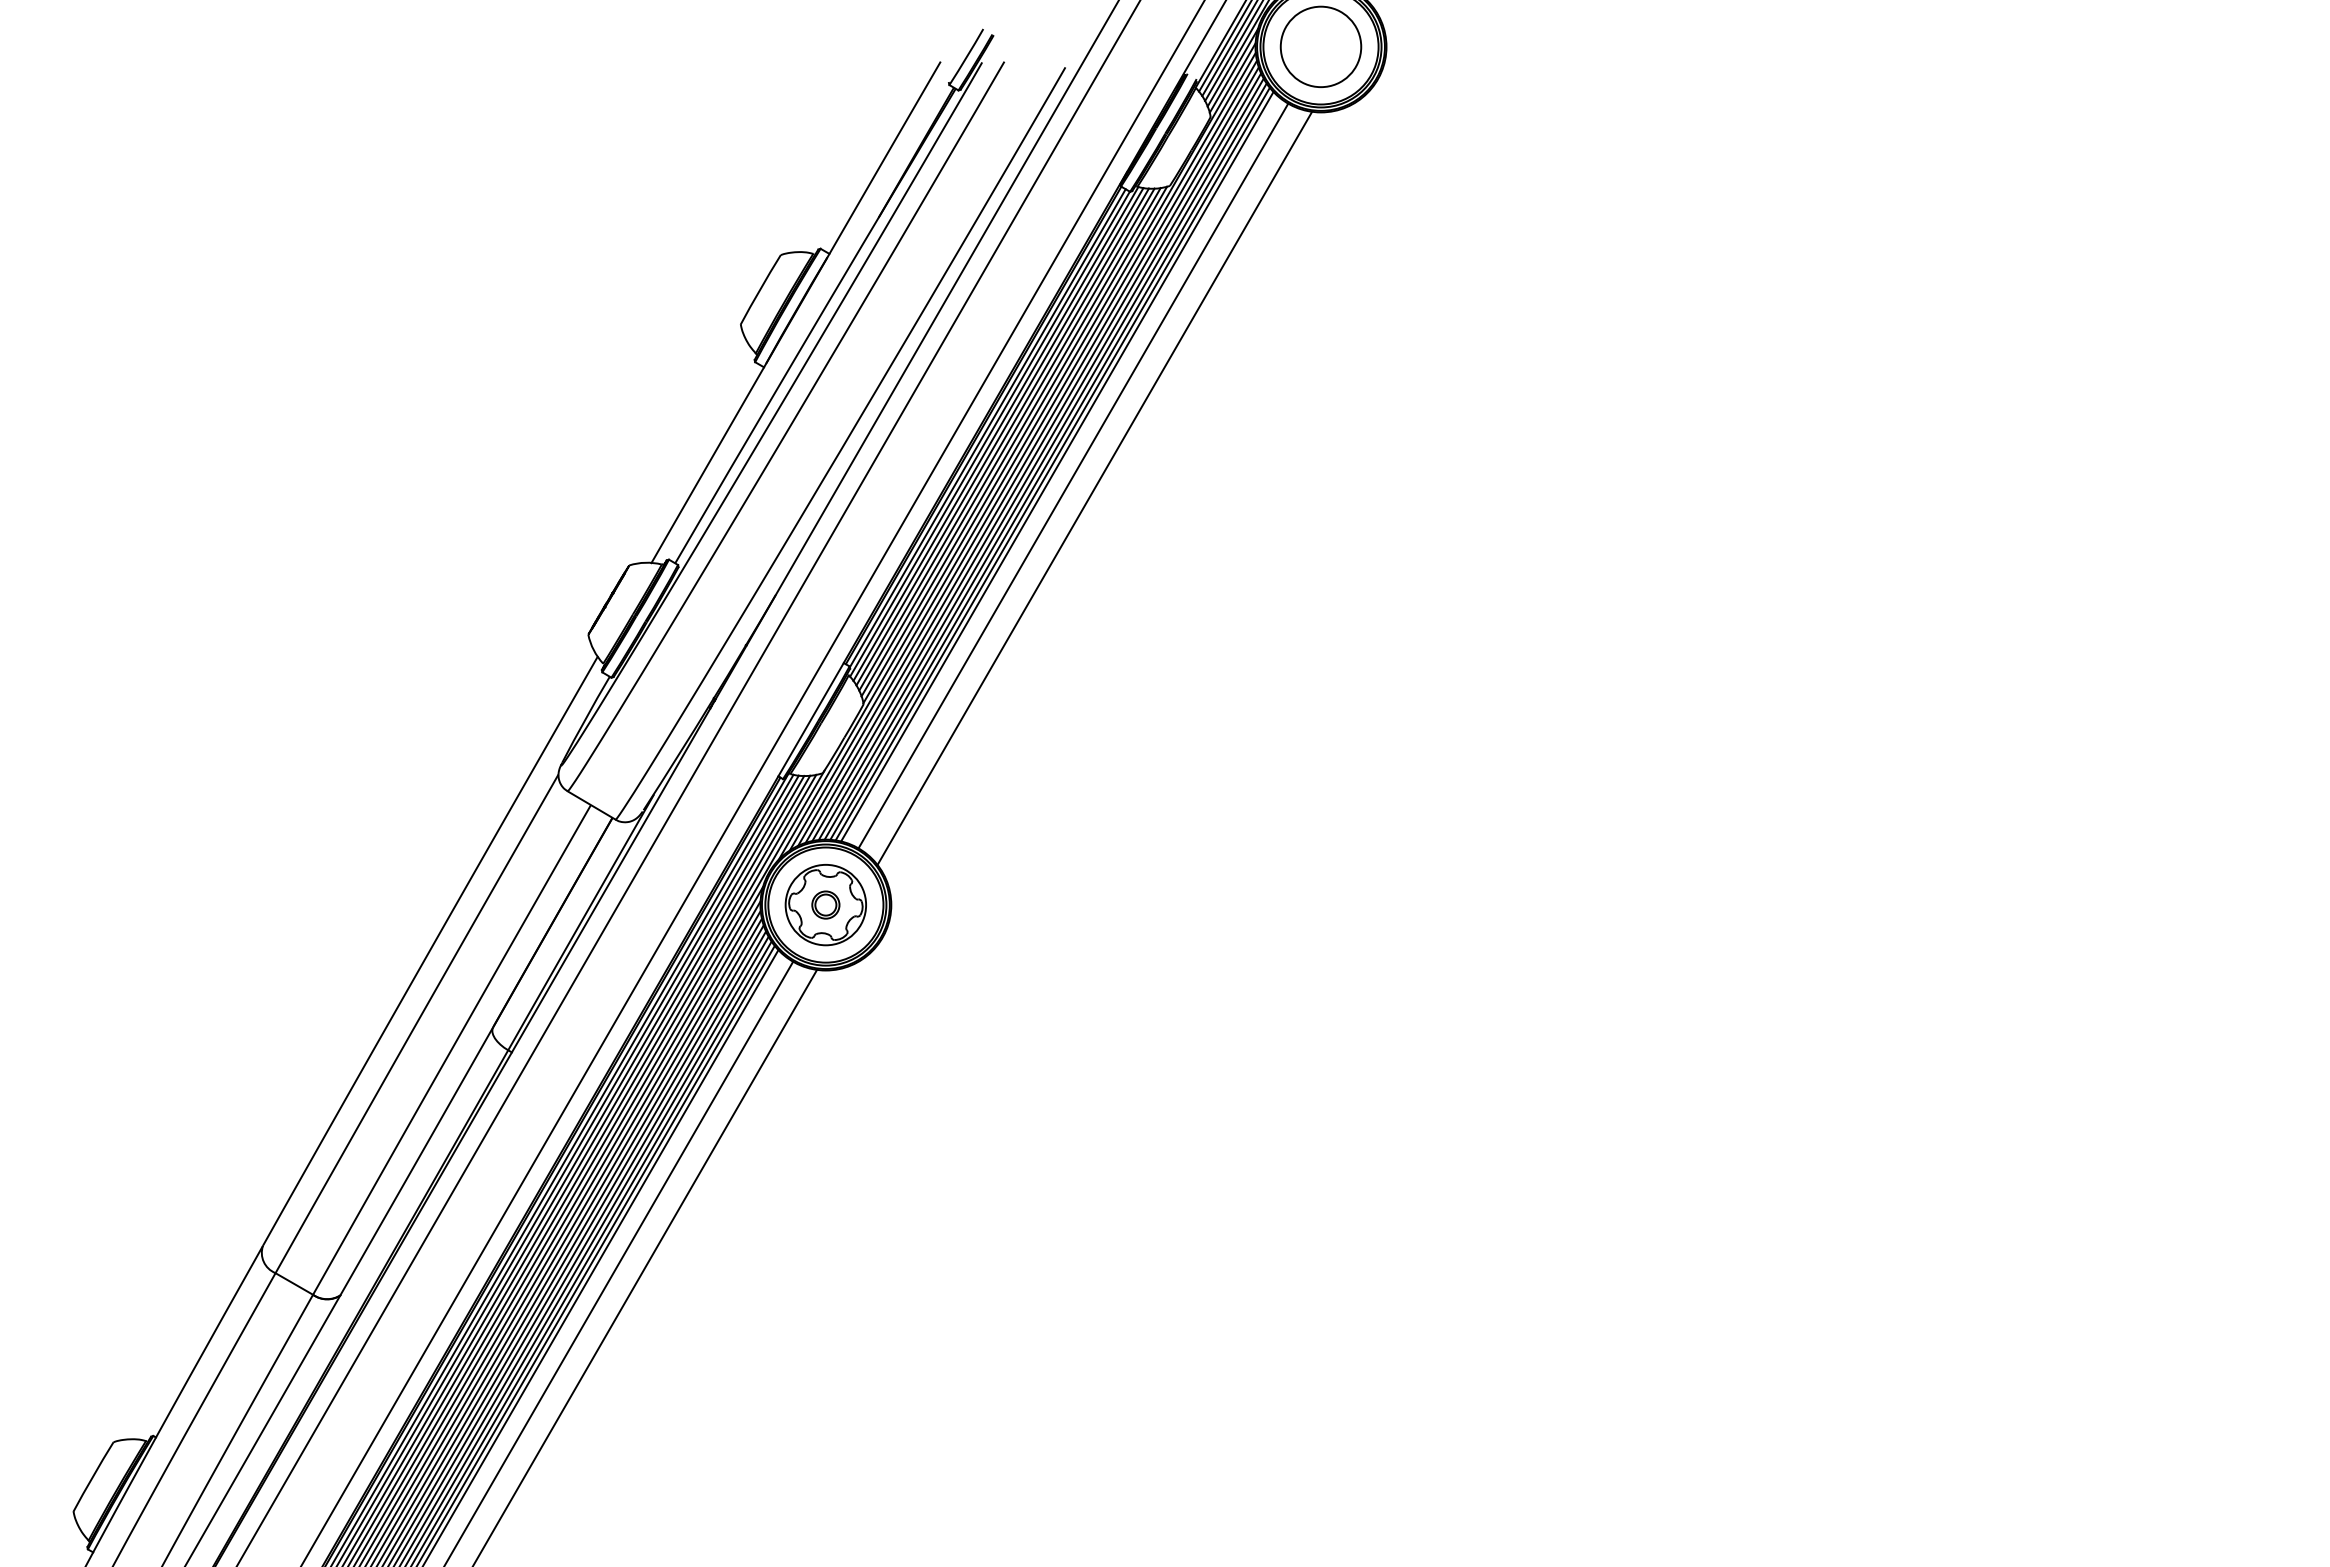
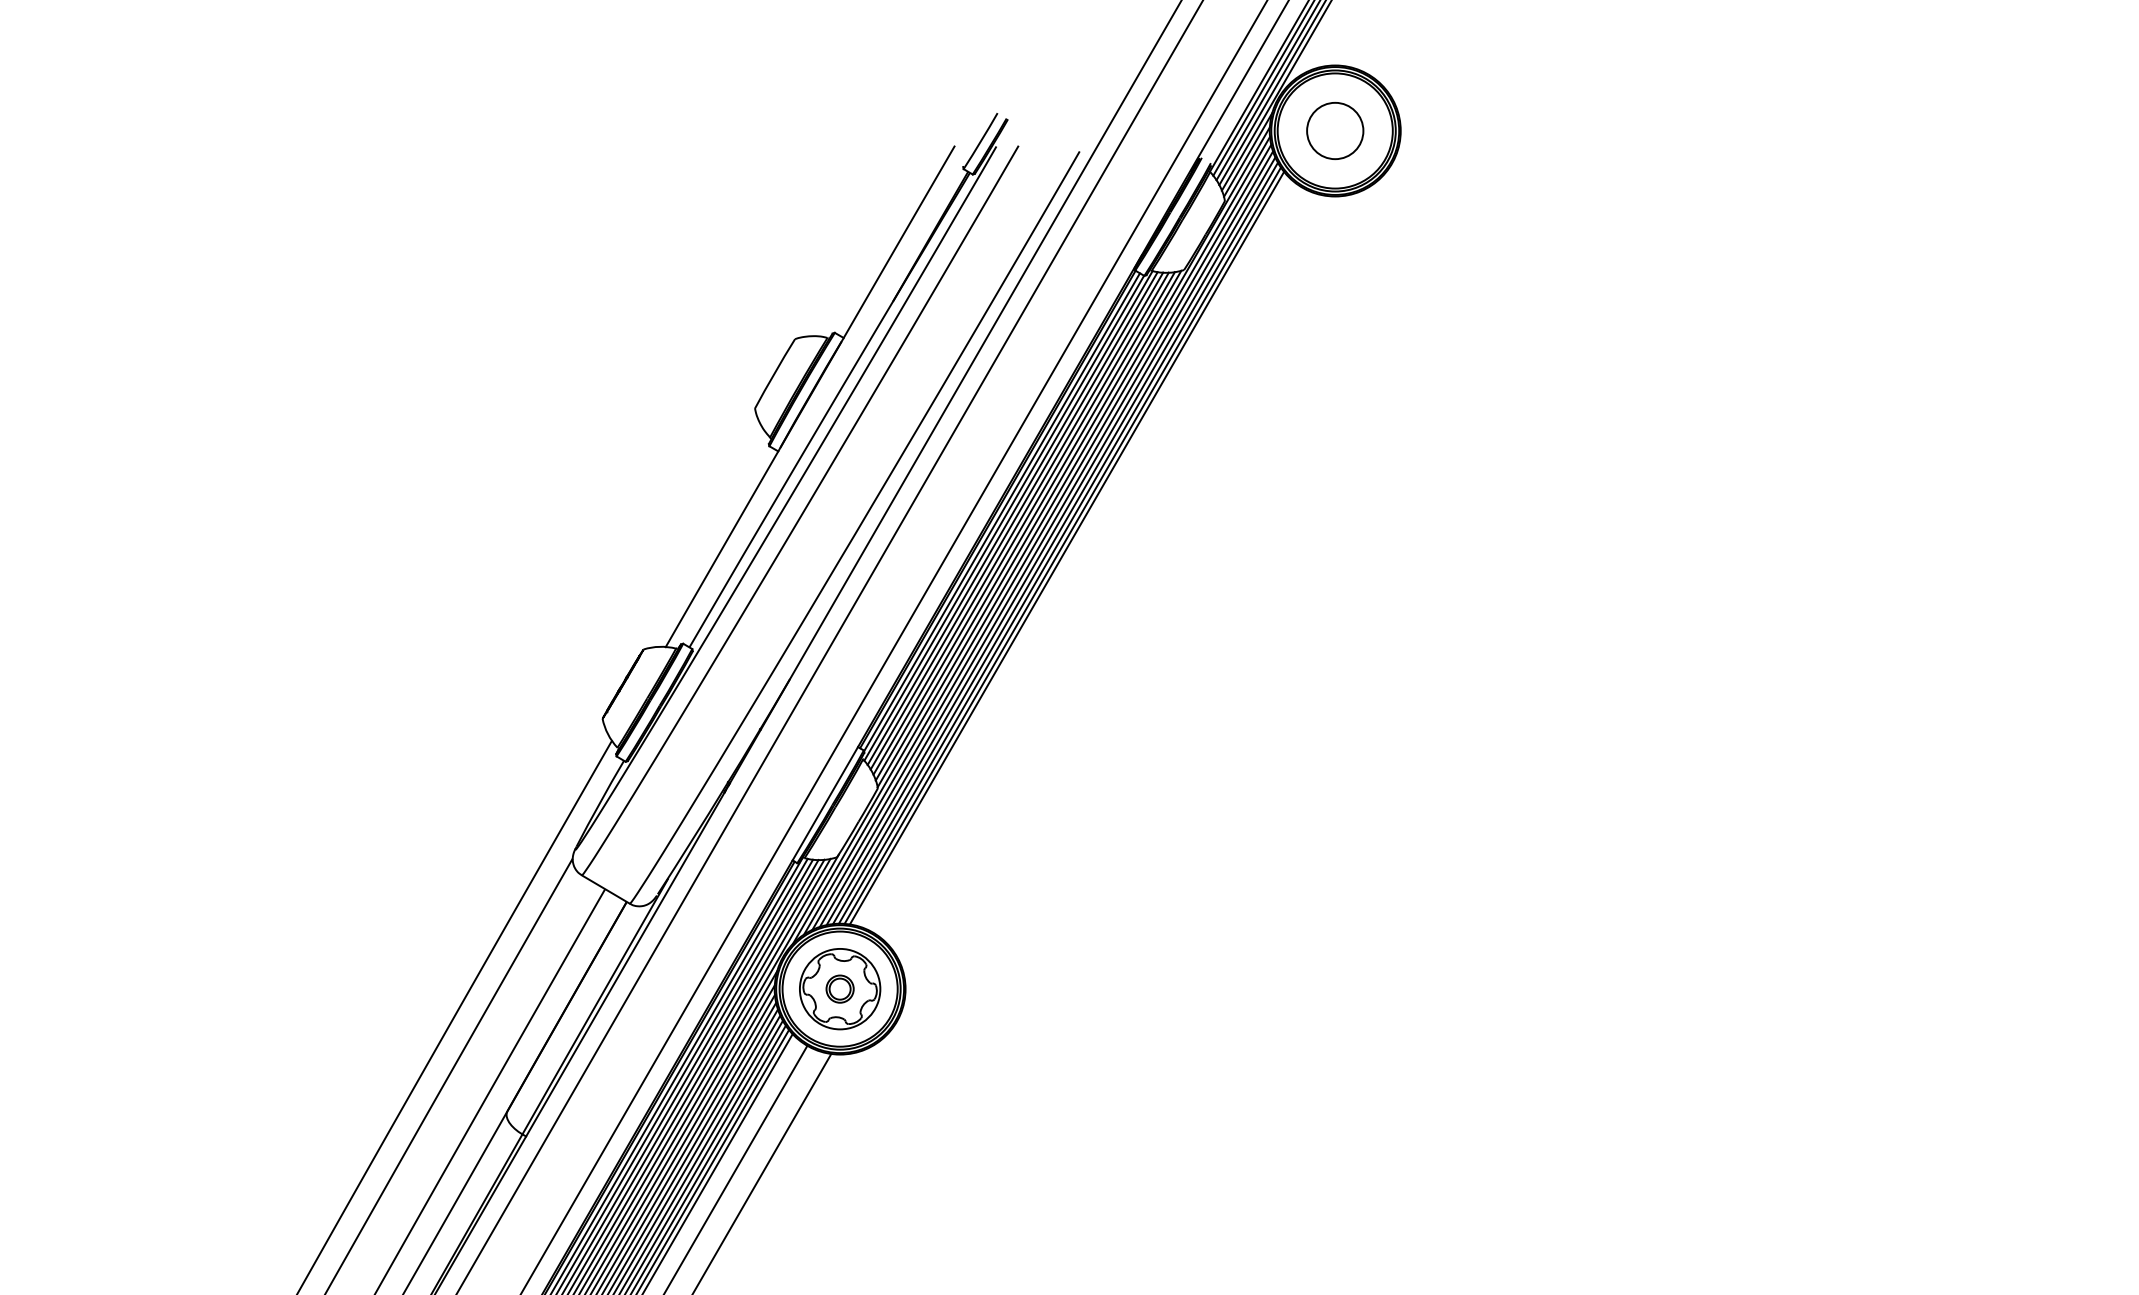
circle: (1320, 46) -> (1334, 130), size x0.7
line: (1057, 466) -> (1071, 550), removed
line: (1073, 475) -> (1087, 559), removed
line: (1094, 487) -> (1108, 571), removed

